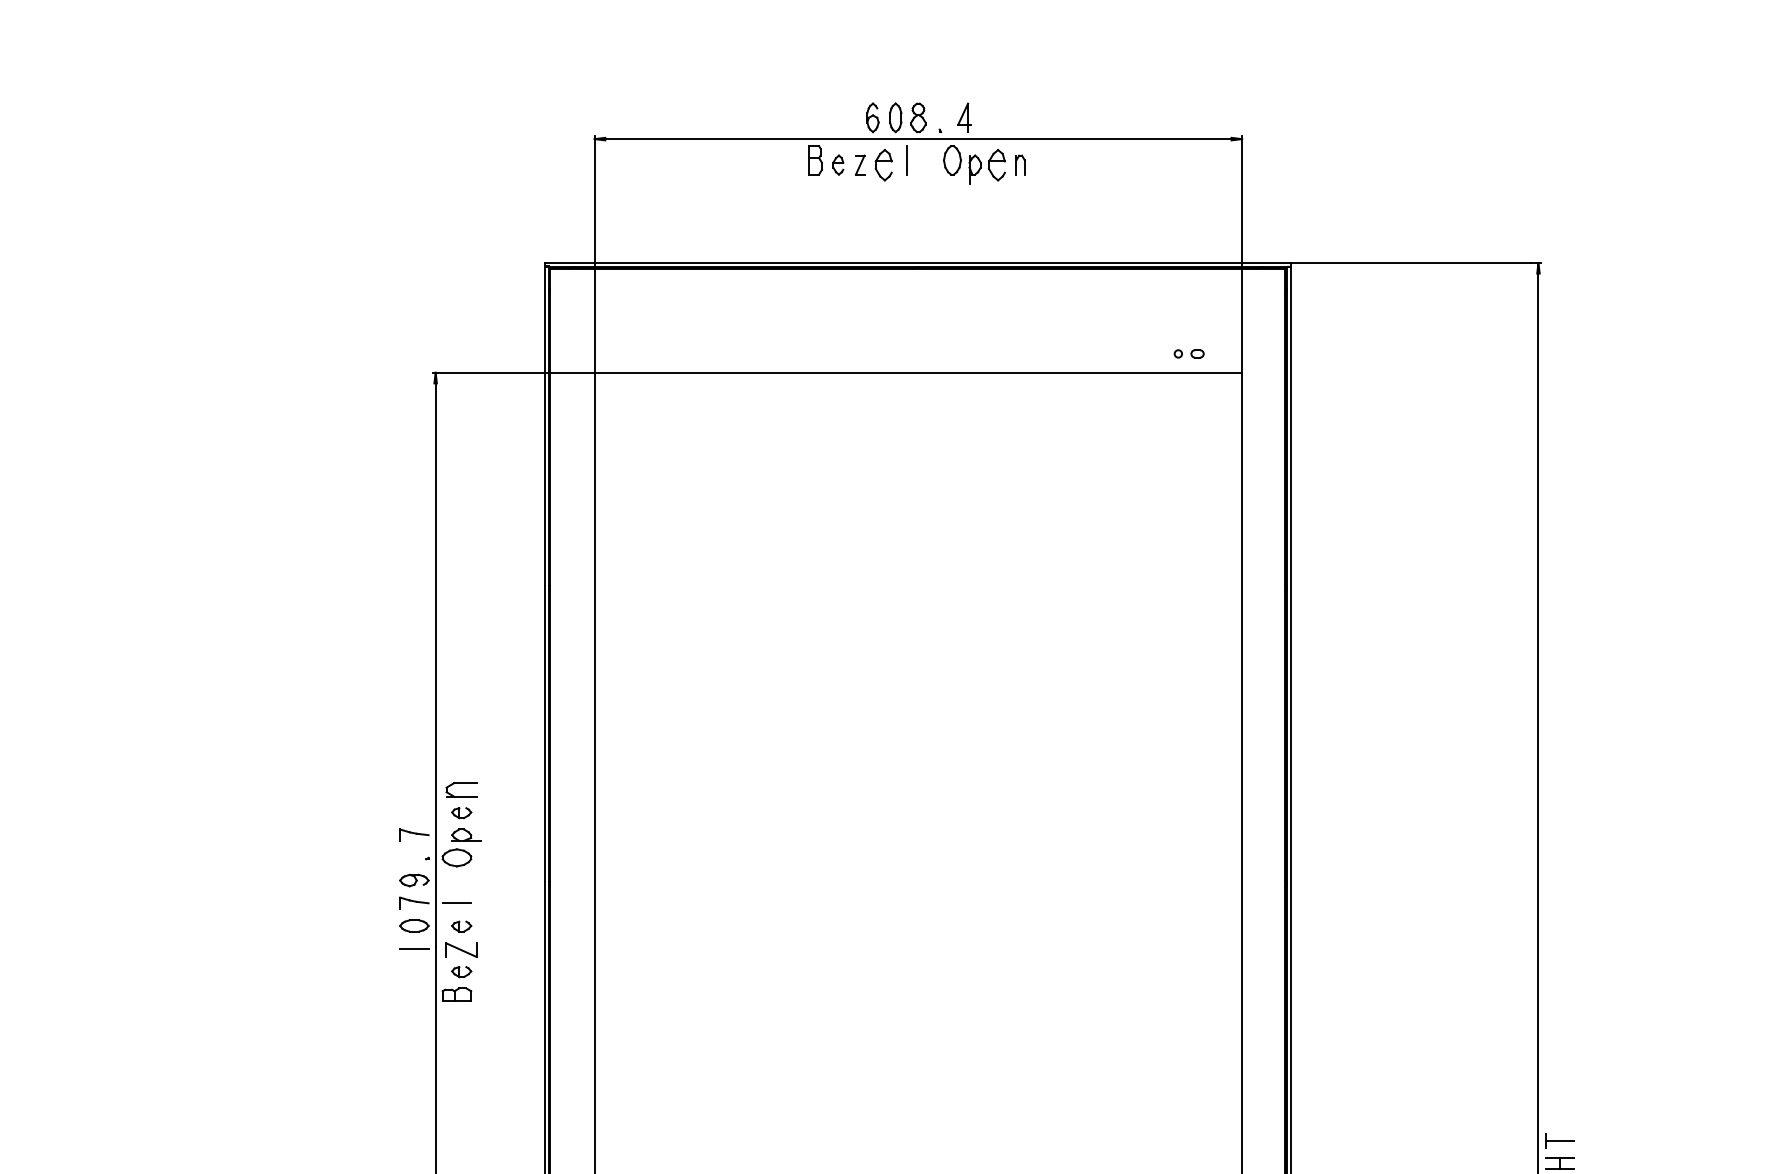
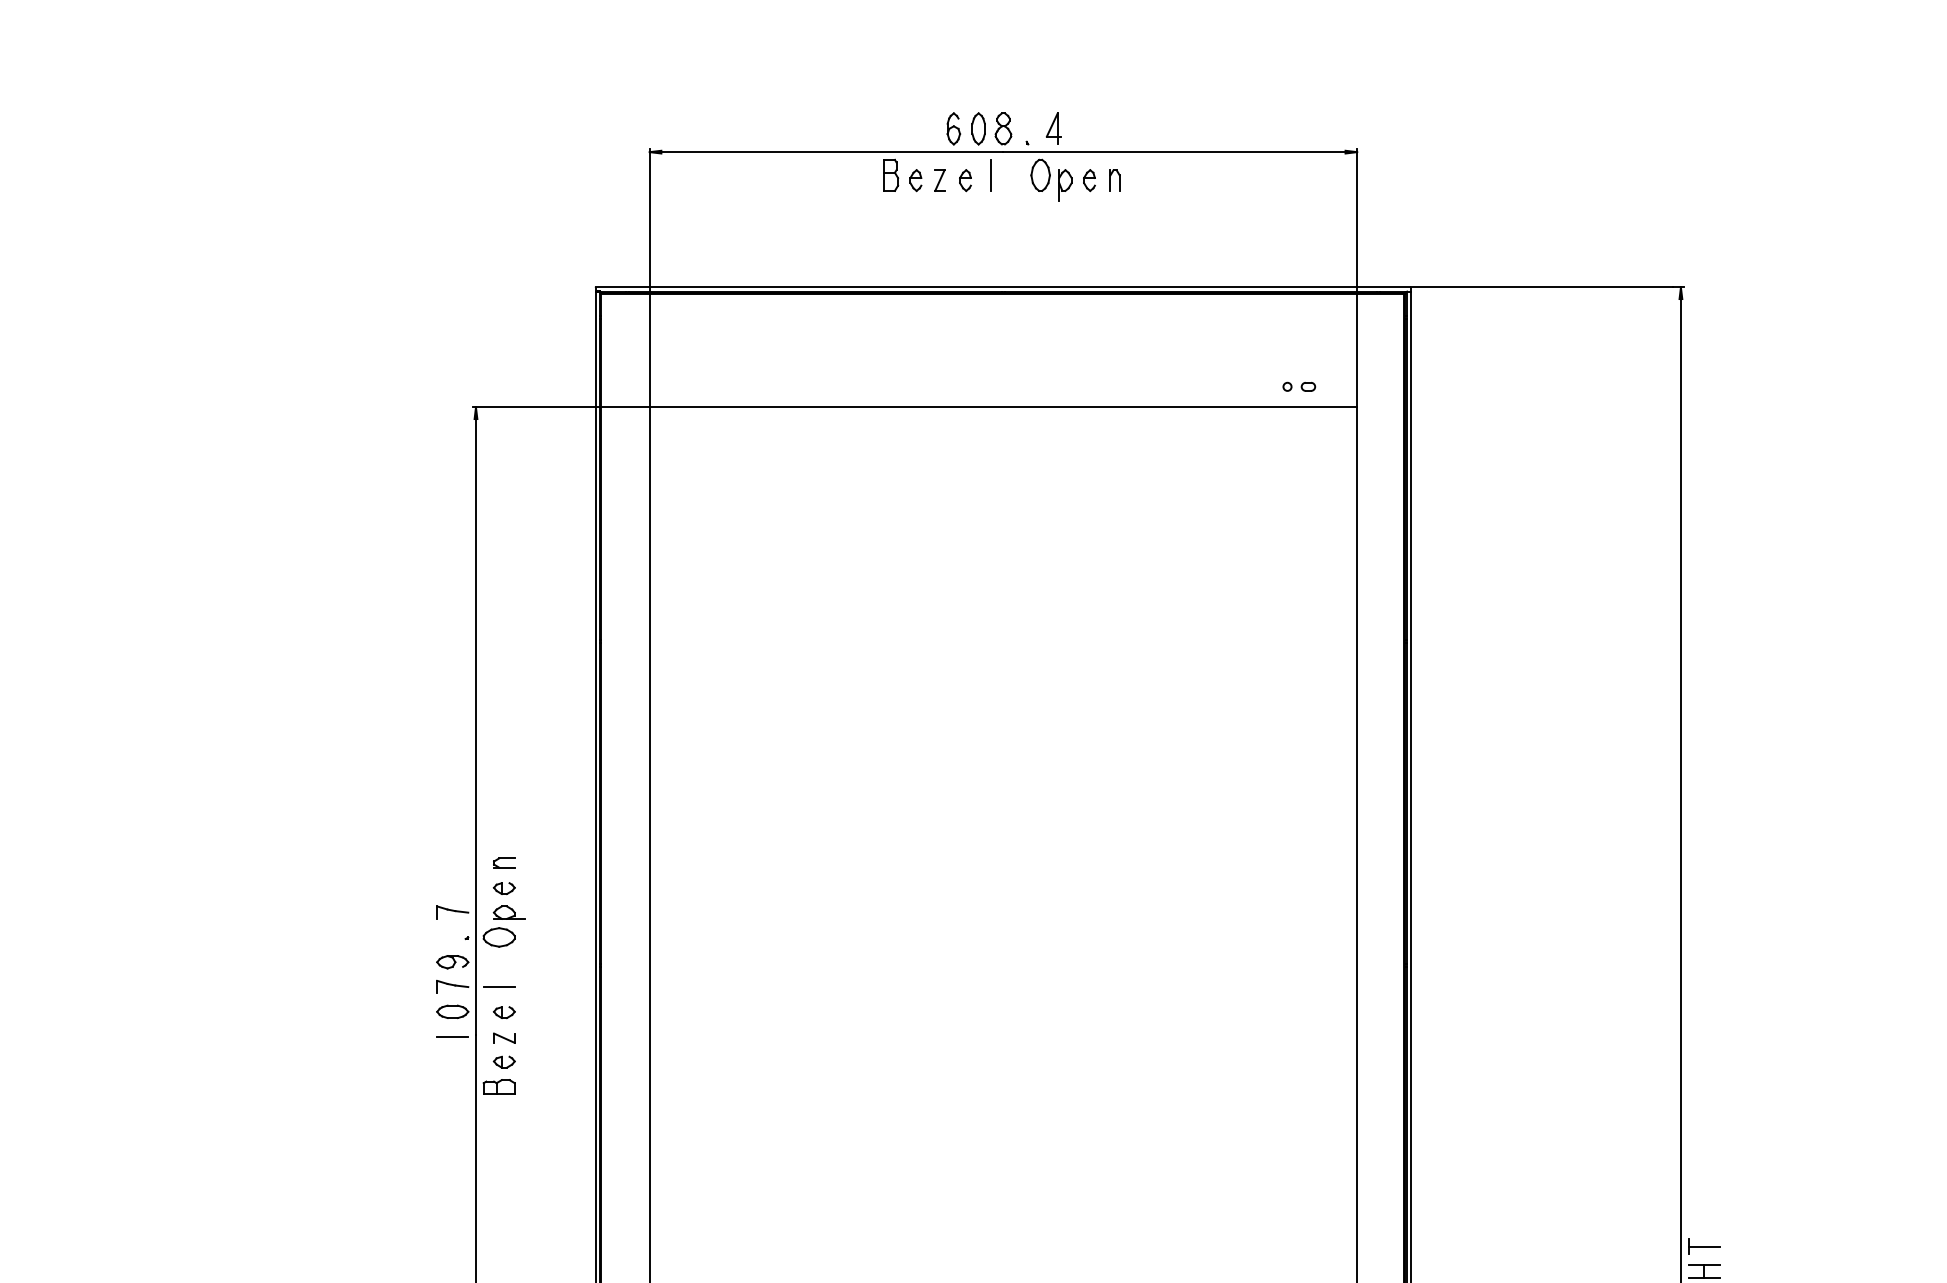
part: (883, 164) -> (965, 179), size x0.62
part: (997, 164) -> (1089, 179), size x0.62
part: (461, 789) -> (504, 862), size x0.62
part: (461, 949) -> (504, 1037), size x0.62

